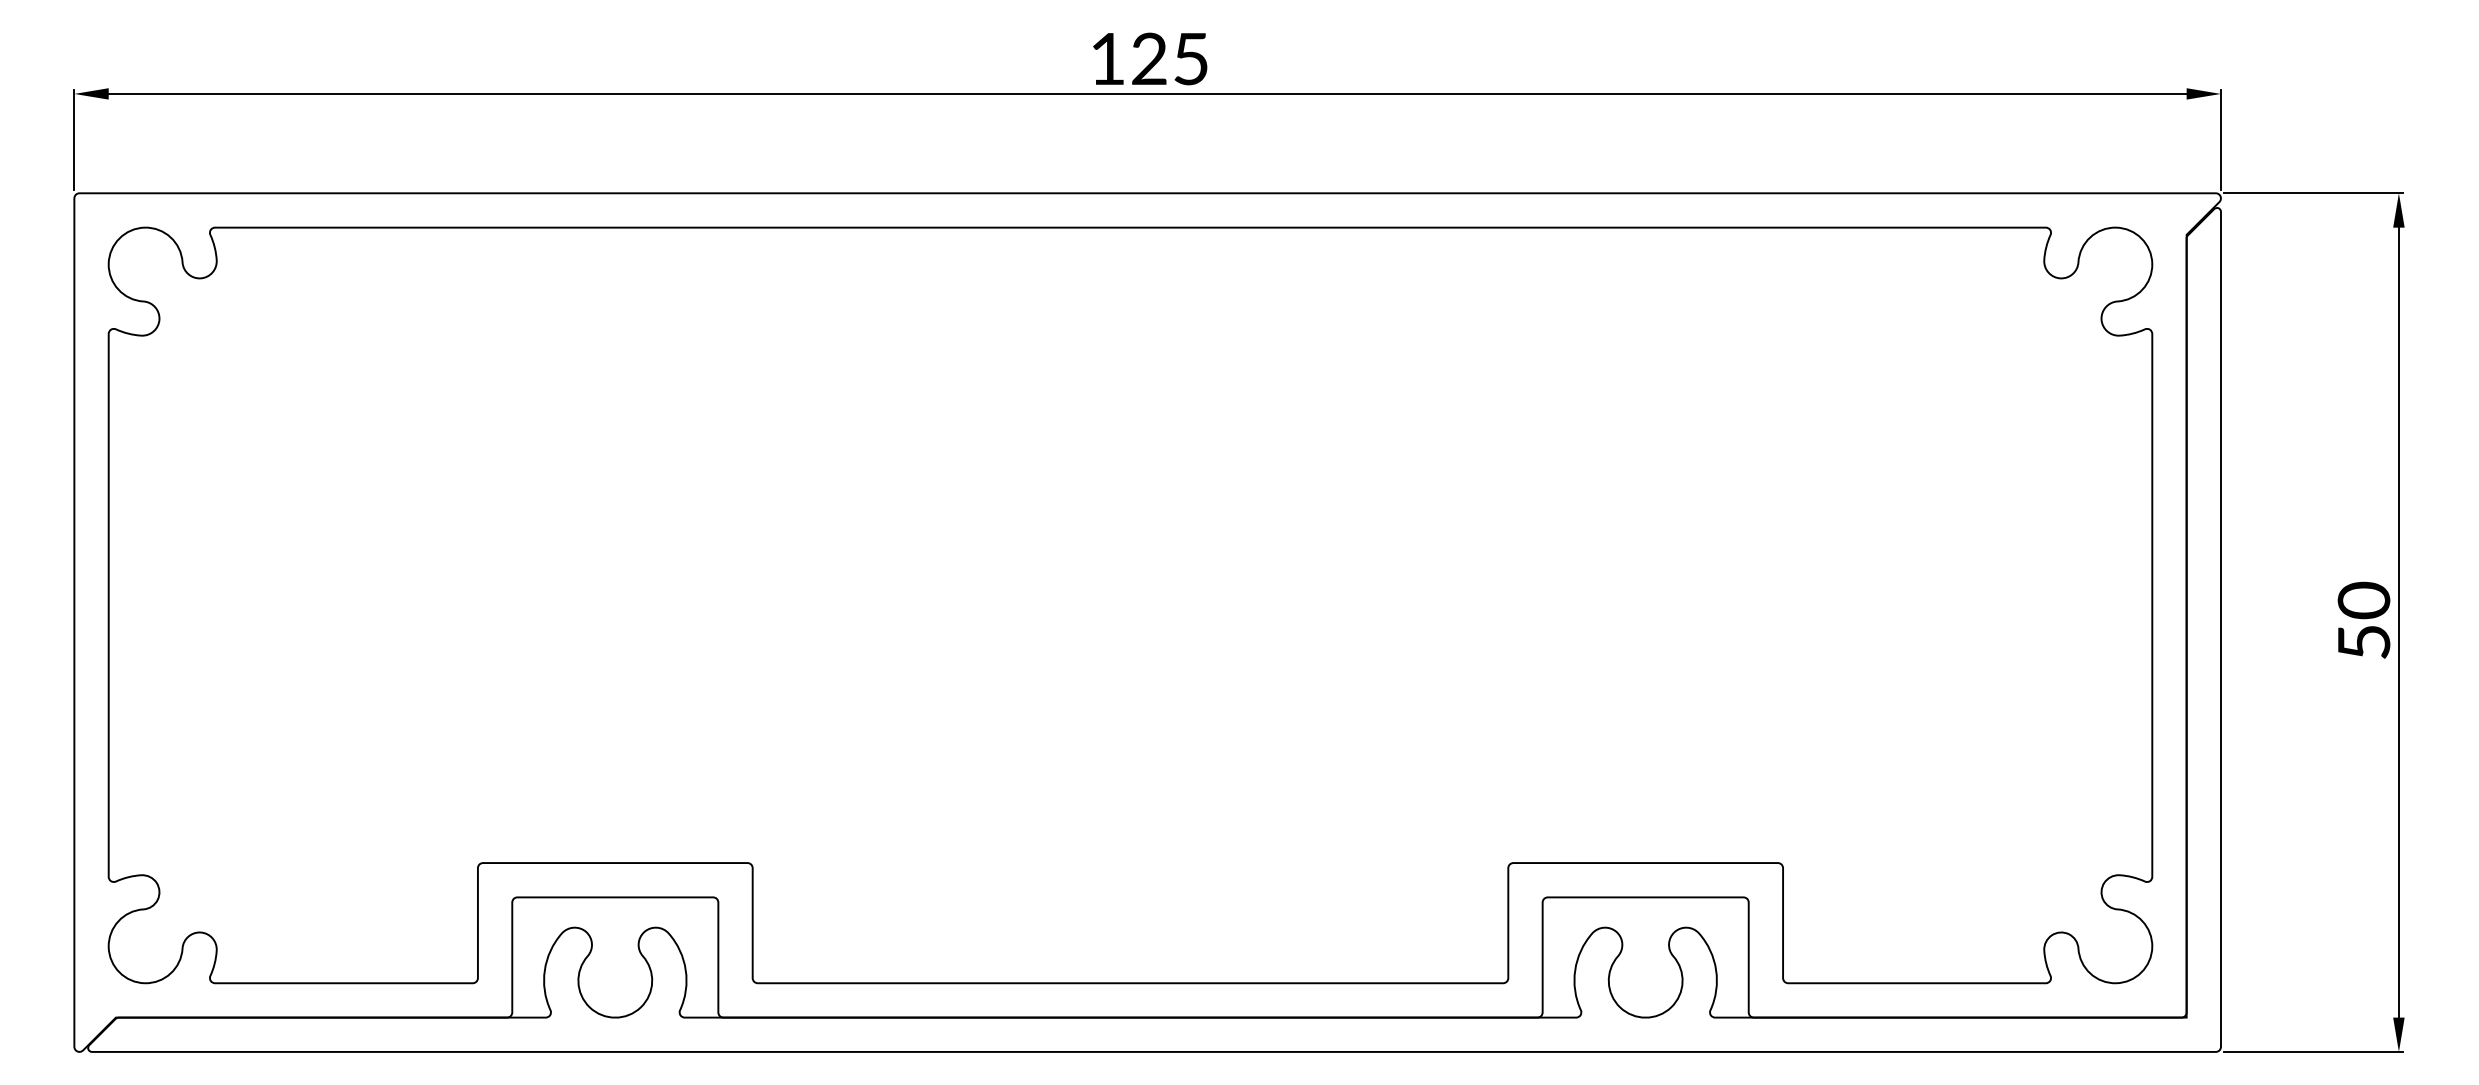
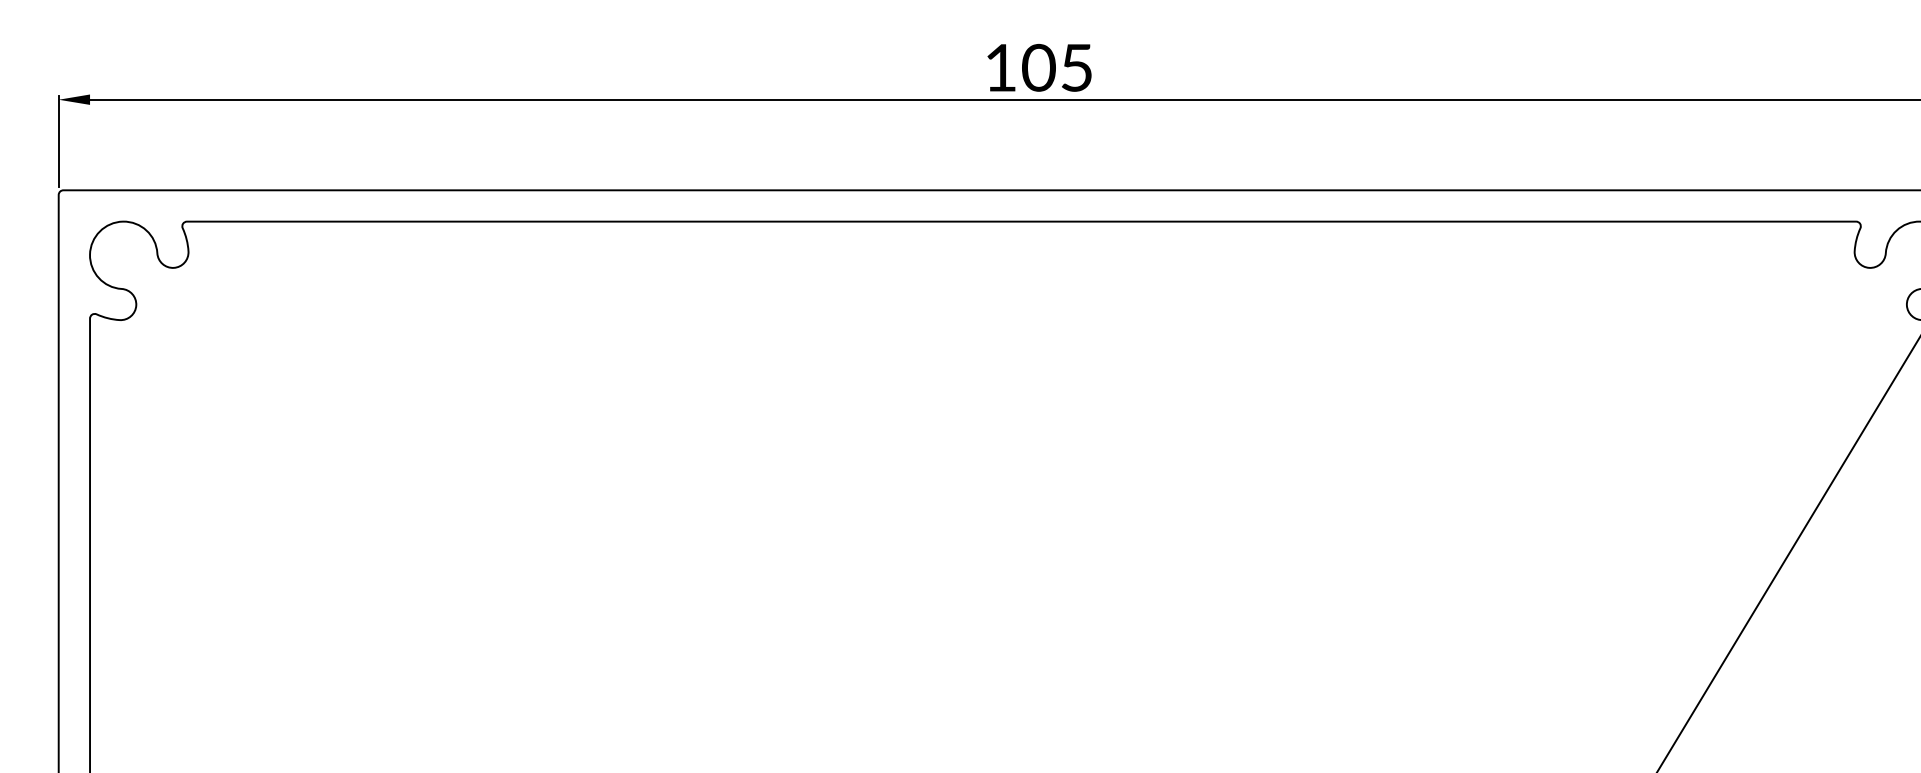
text: (1149, 59) -> (1038, 68), 125 -> 105

